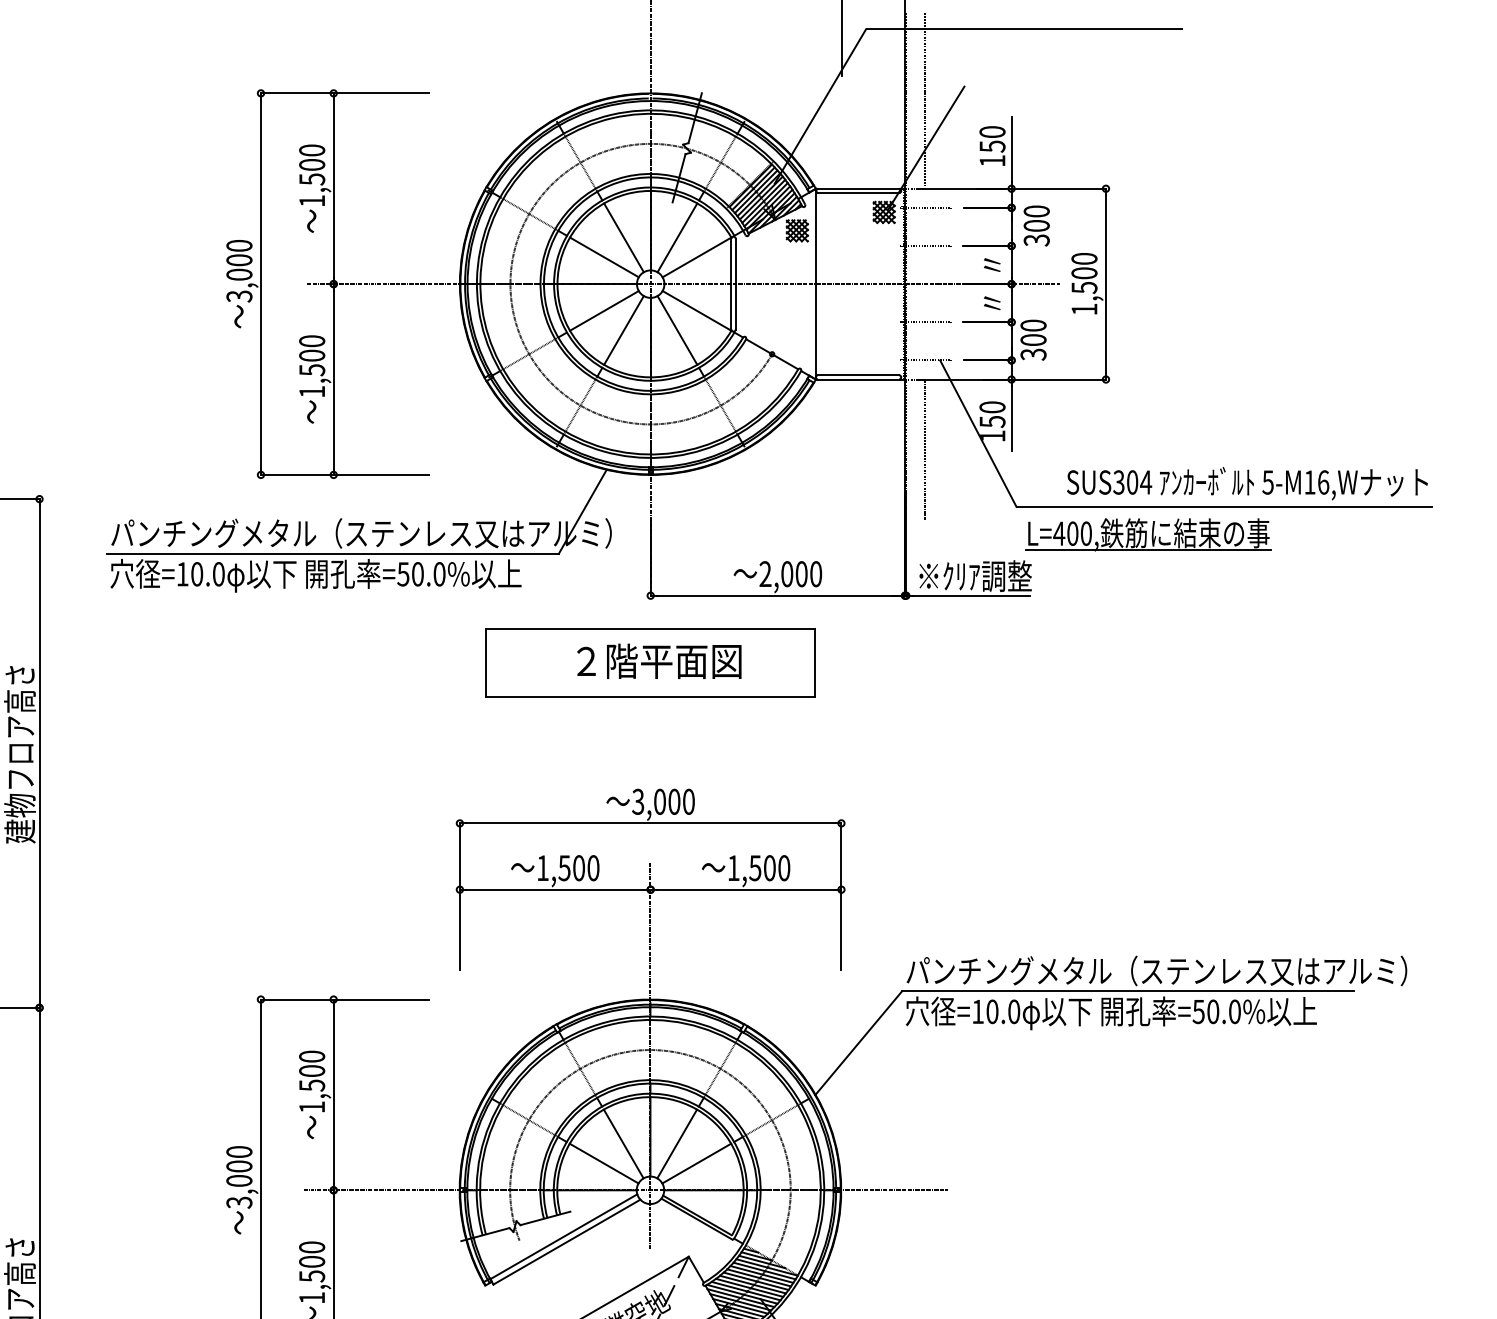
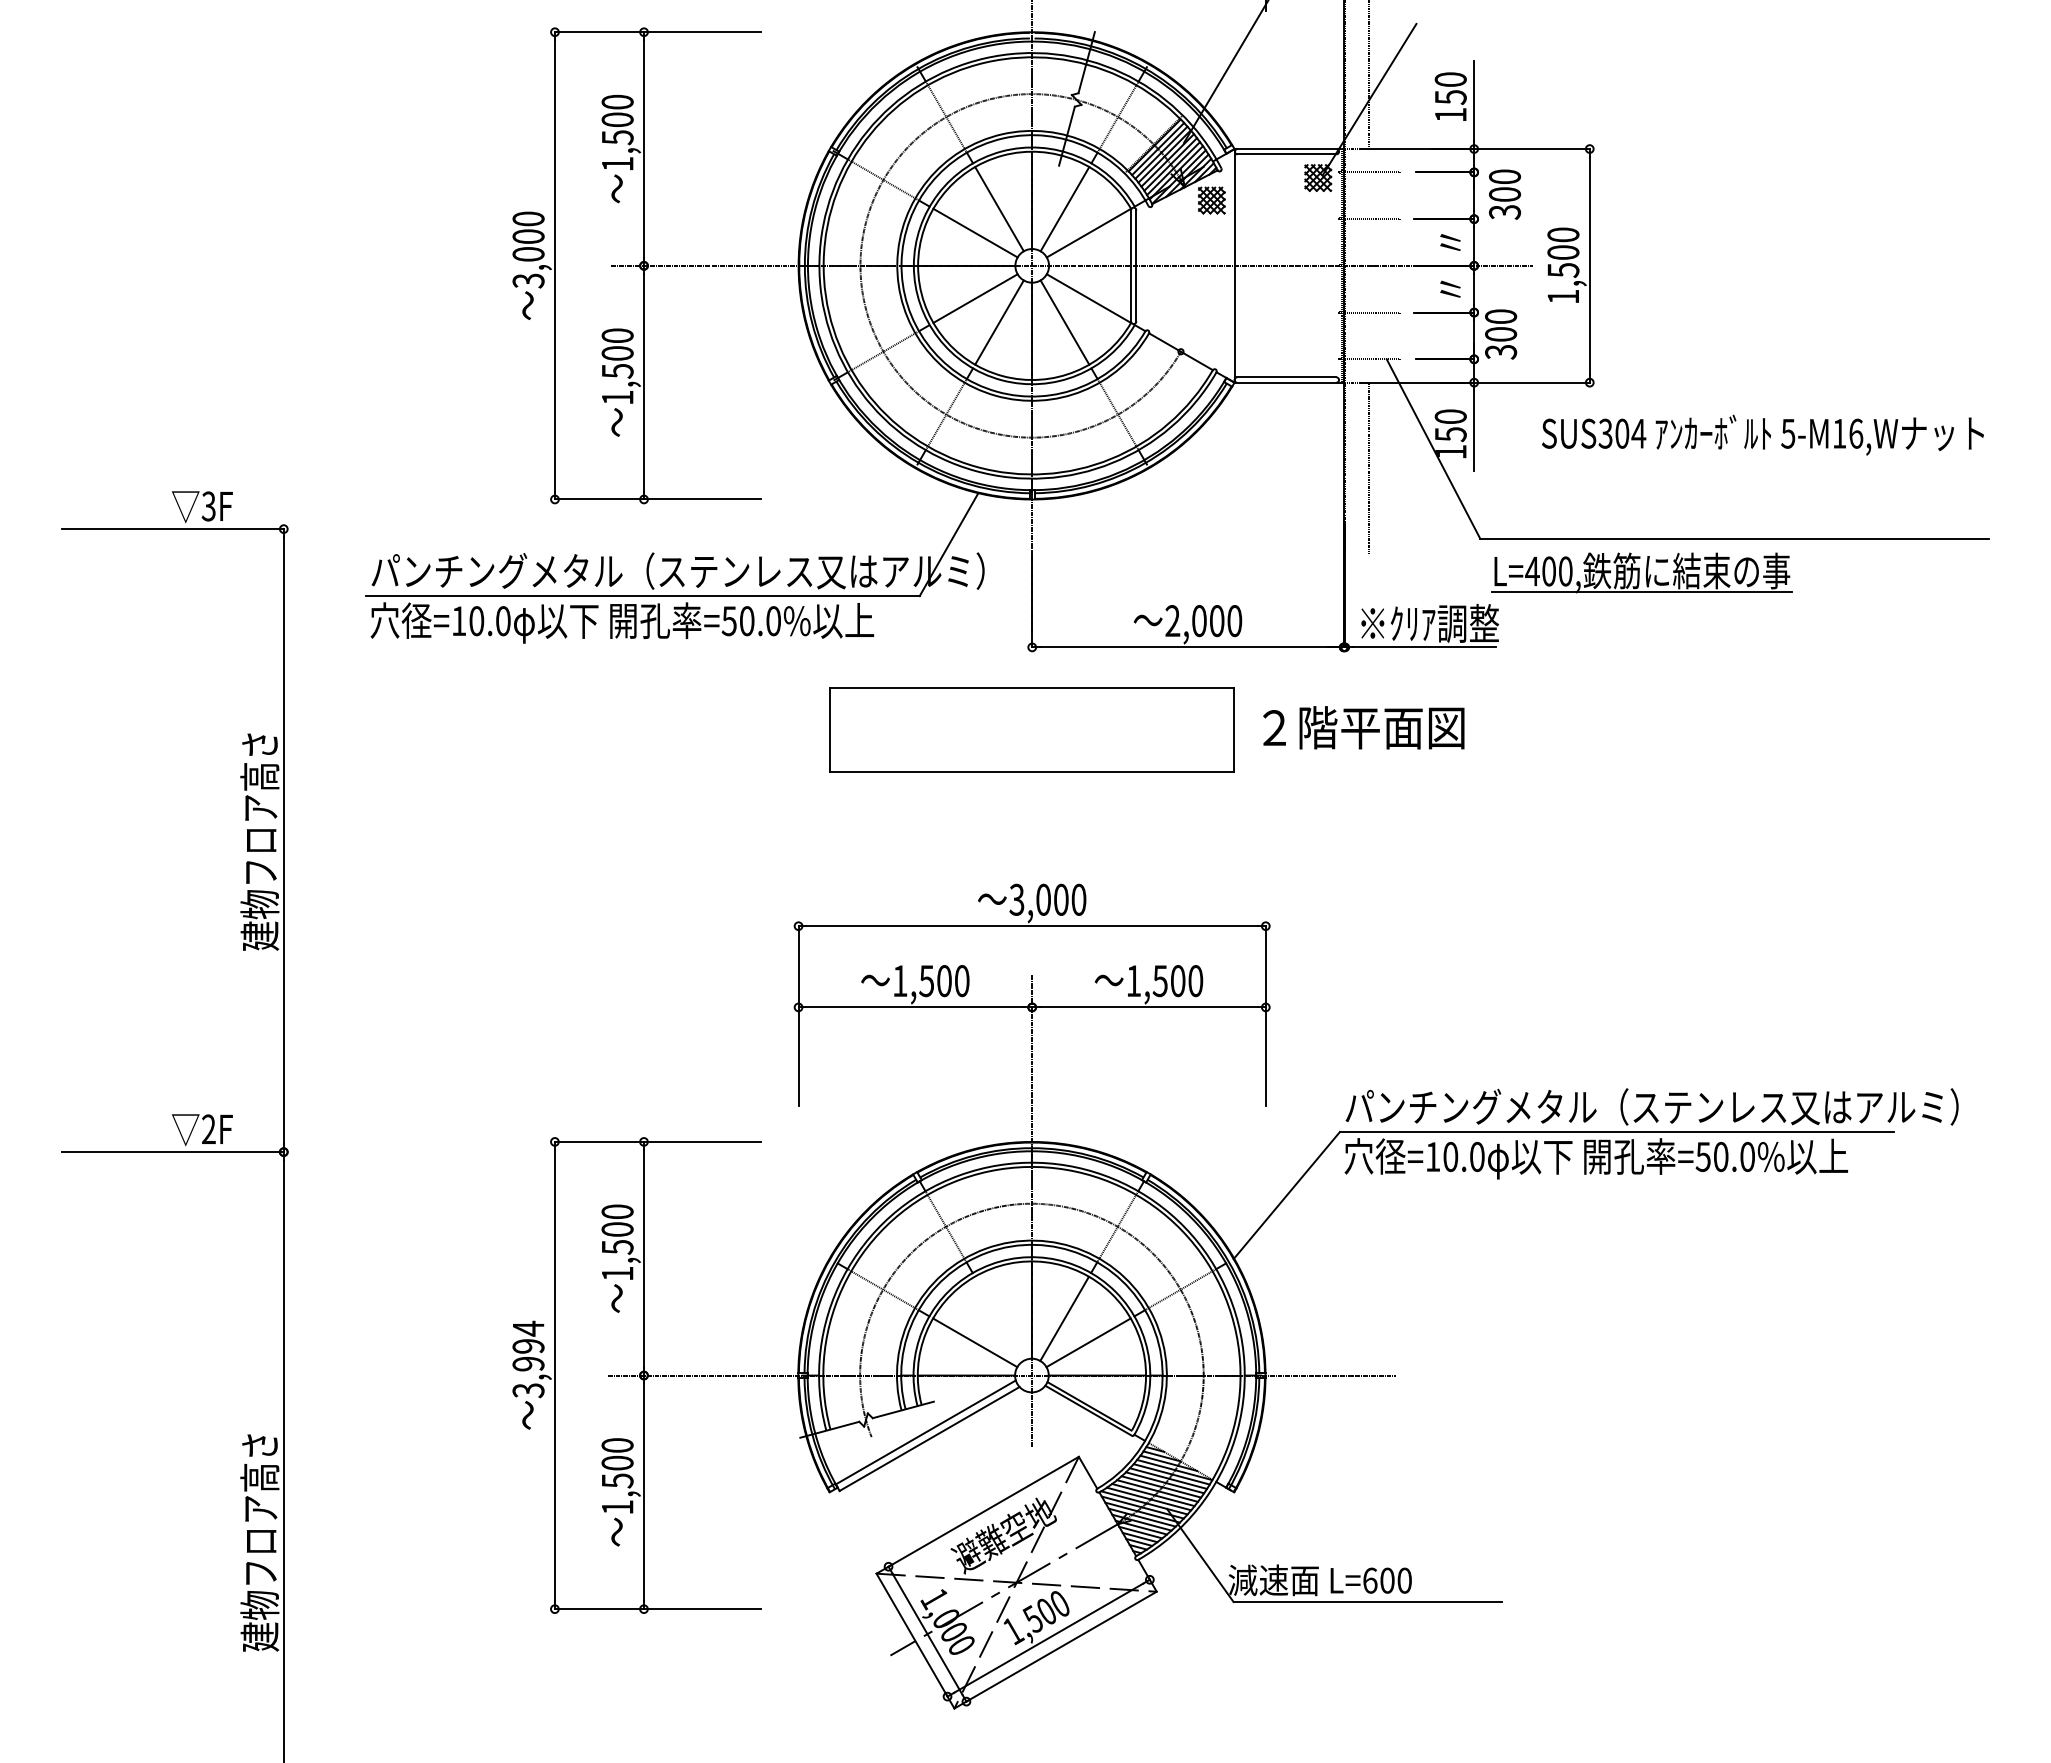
text: (1247, 483) -> (1762, 434), moved
text: (659, 661) -> (1363, 727), moved
line: (623, 1143) -> (998, 1318), removed
text: (239, 1165) -> (528, 1345), 3,000 -> 3,994

